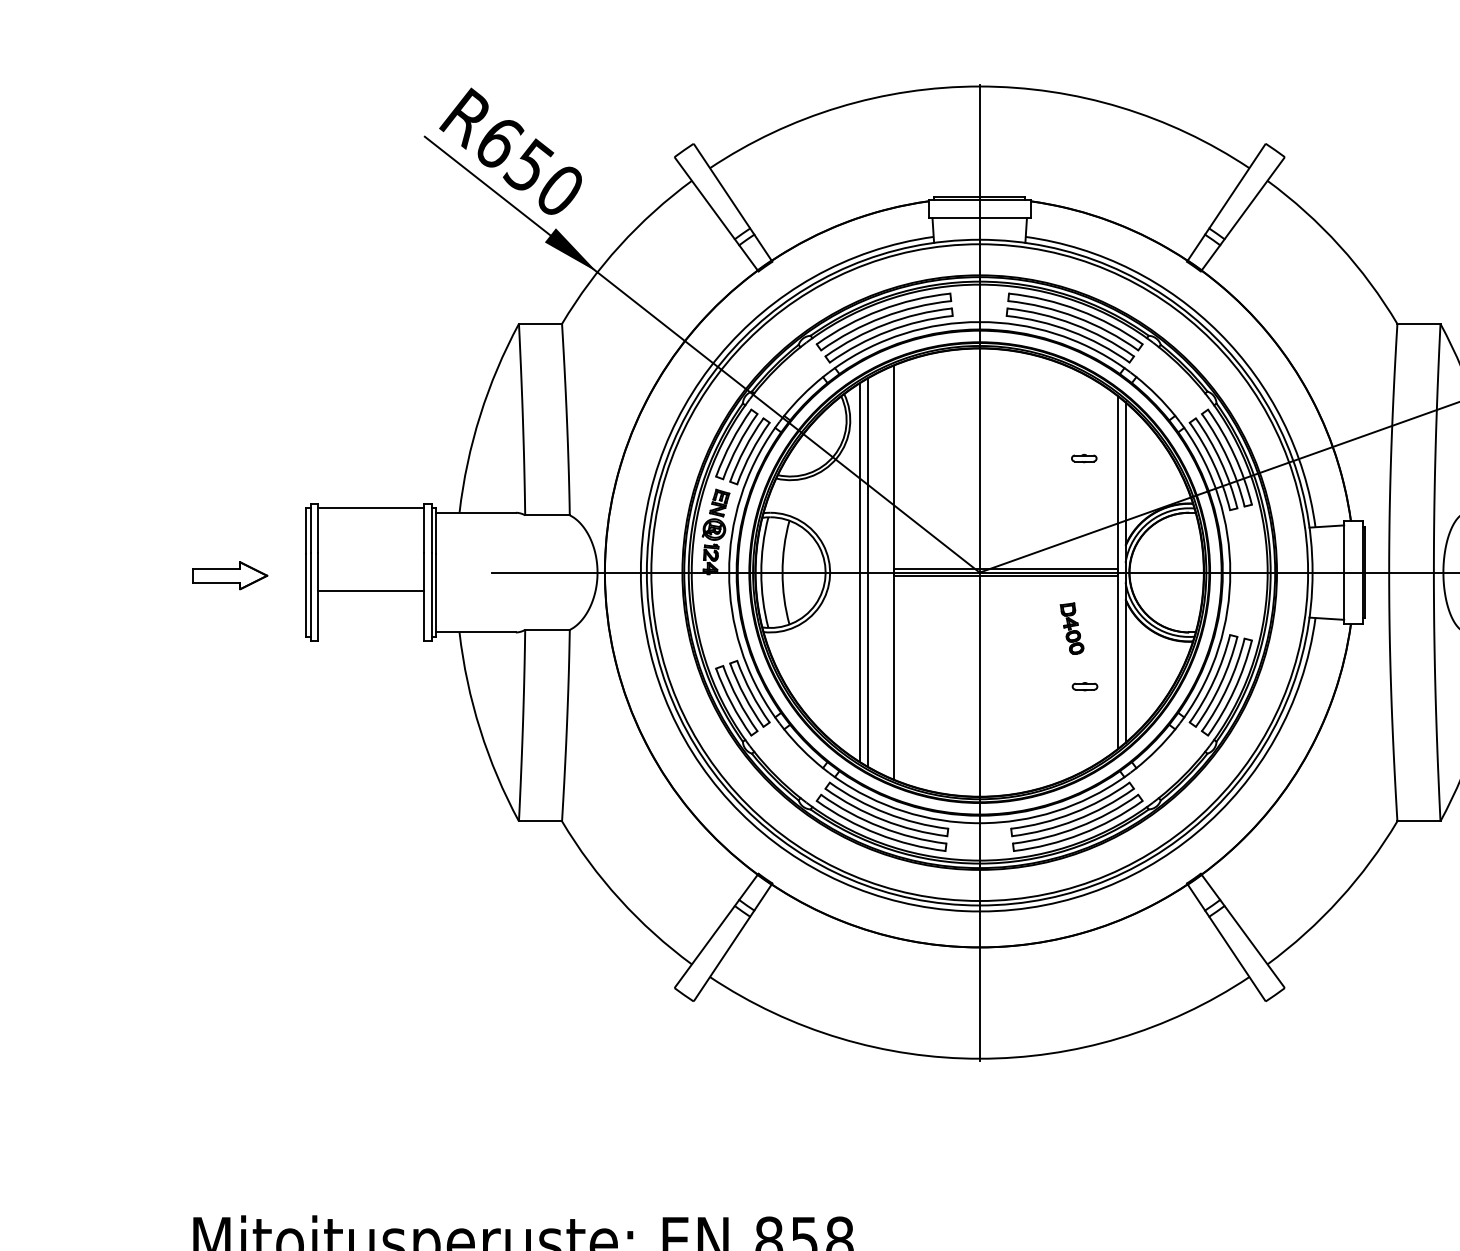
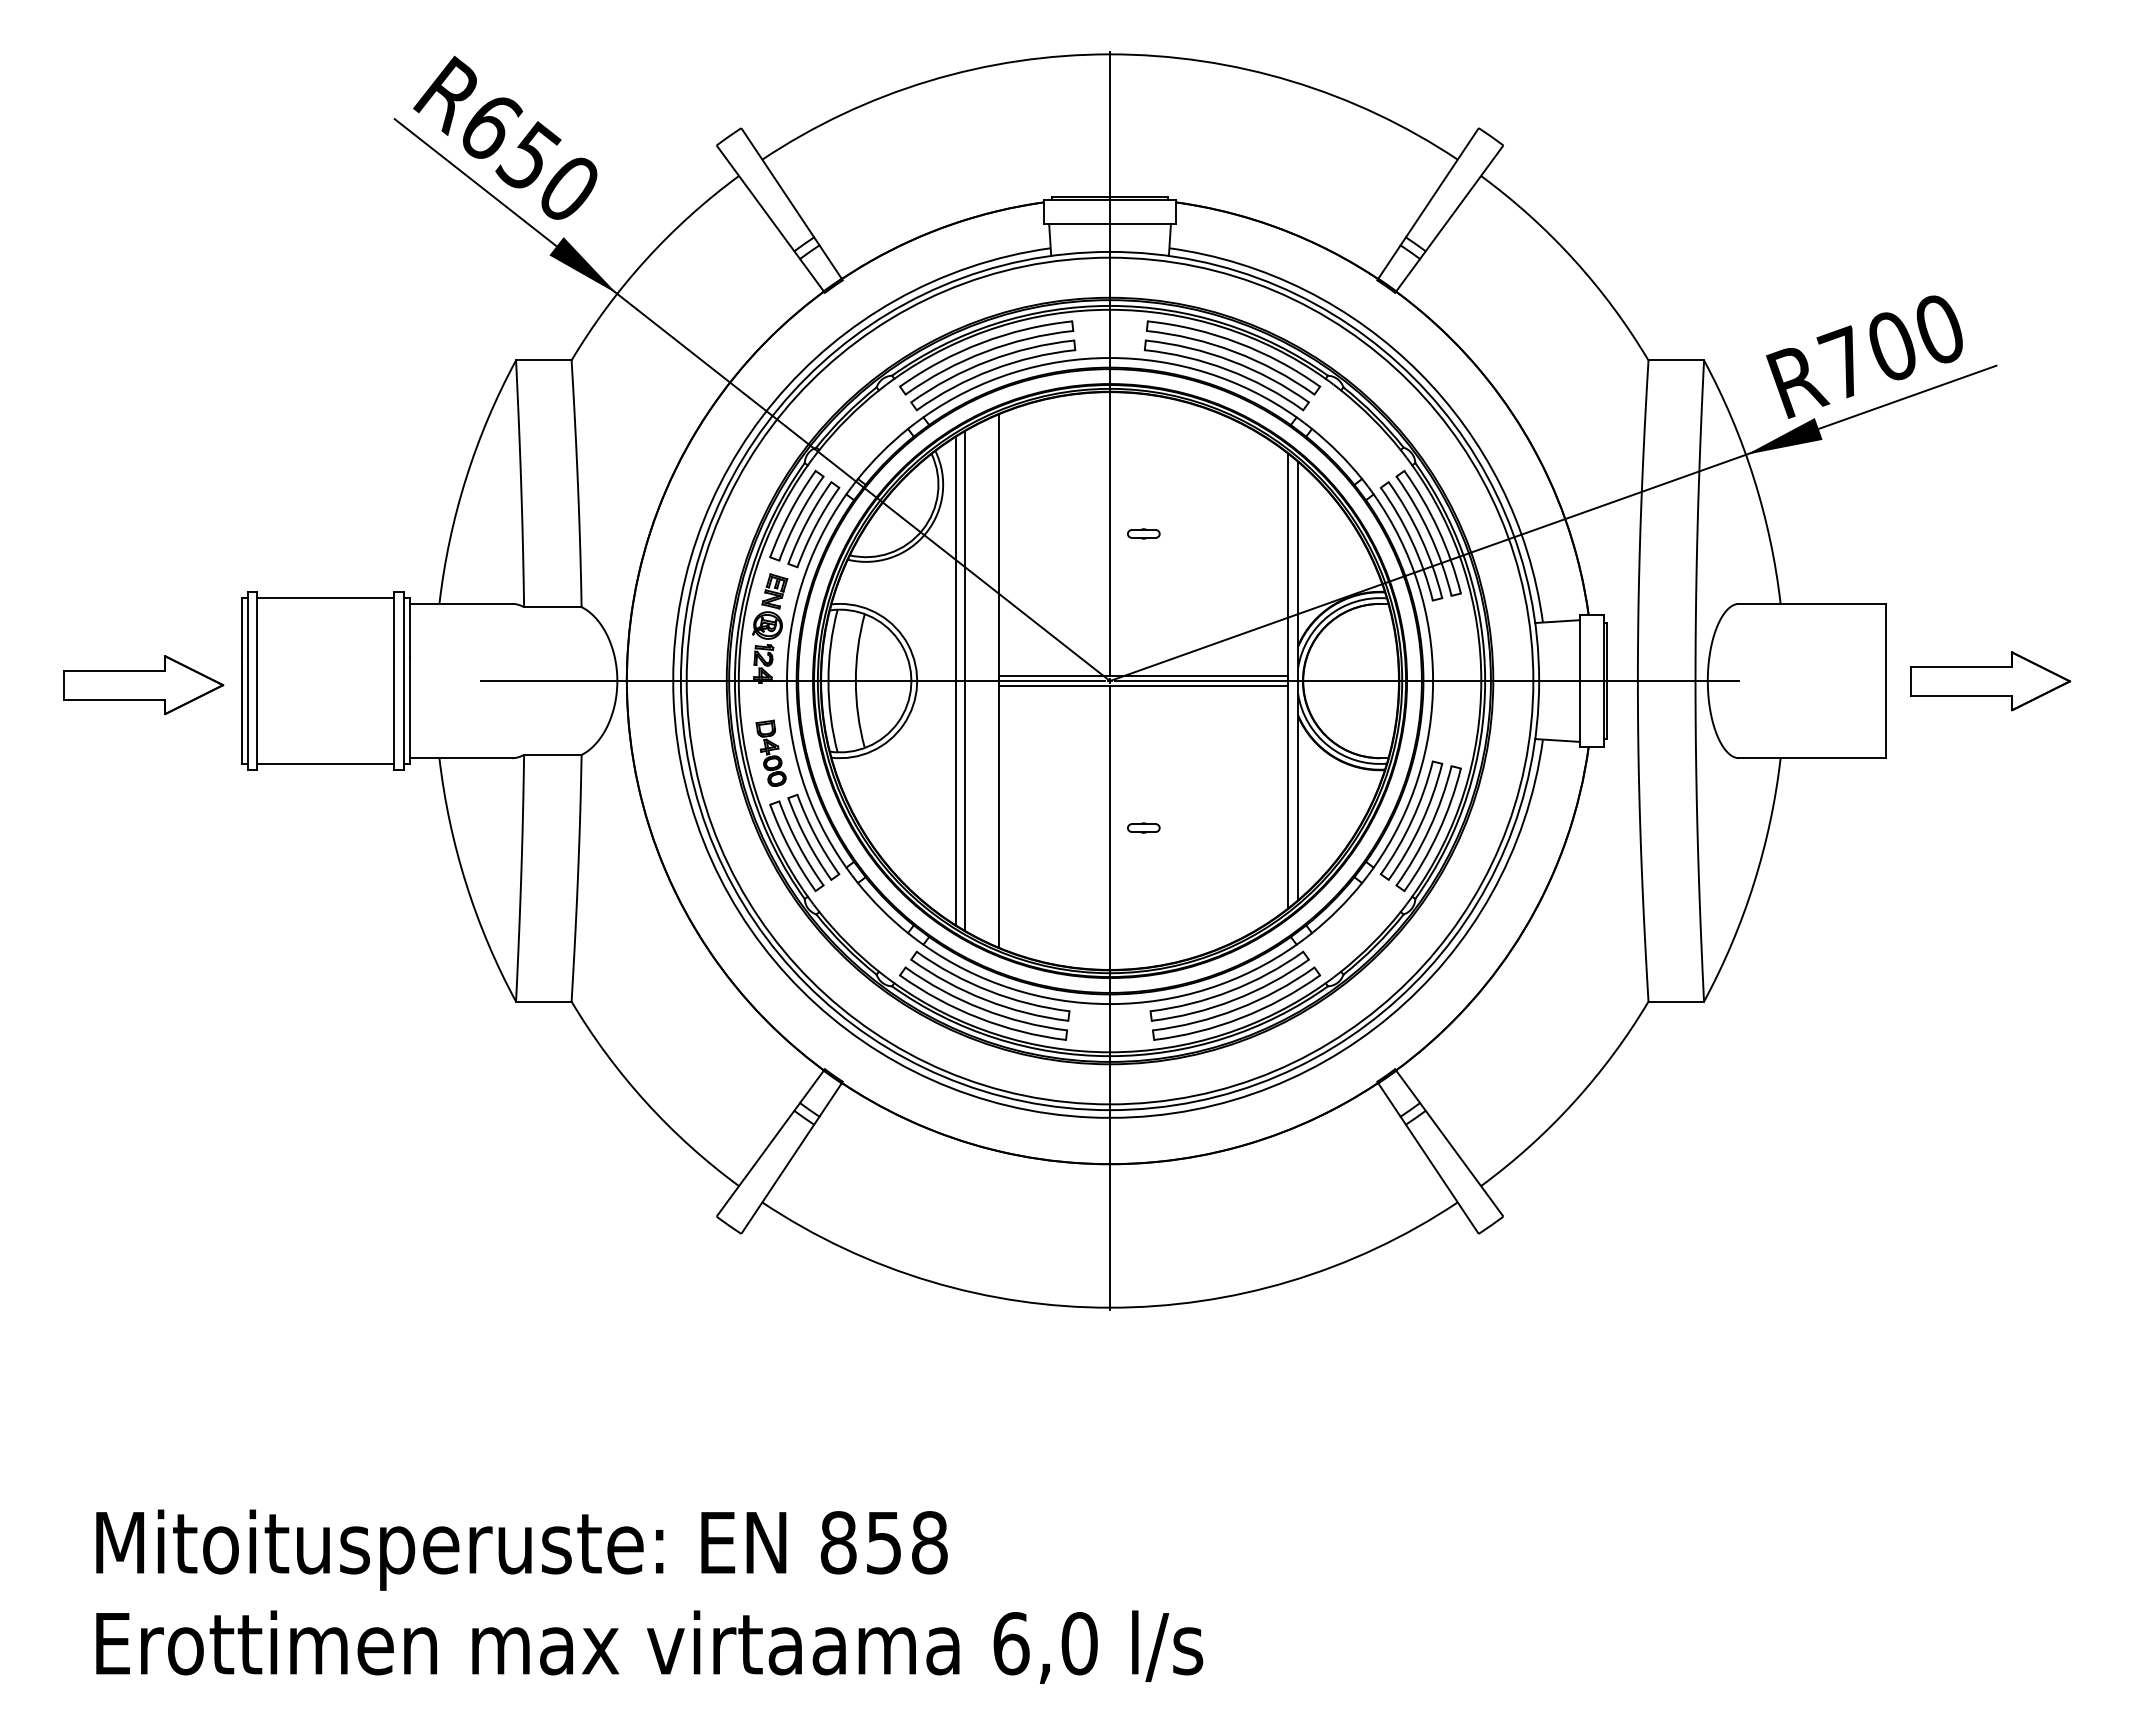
part: (1084, 458) -> (1143, 533), moved
part: (229, 575) -> (143, 684), size x1.67
line: (371, 590) -> (325, 763), moved
part: (1071, 628) -> (770, 752), moved
part: (1084, 686) -> (1143, 827), moved

